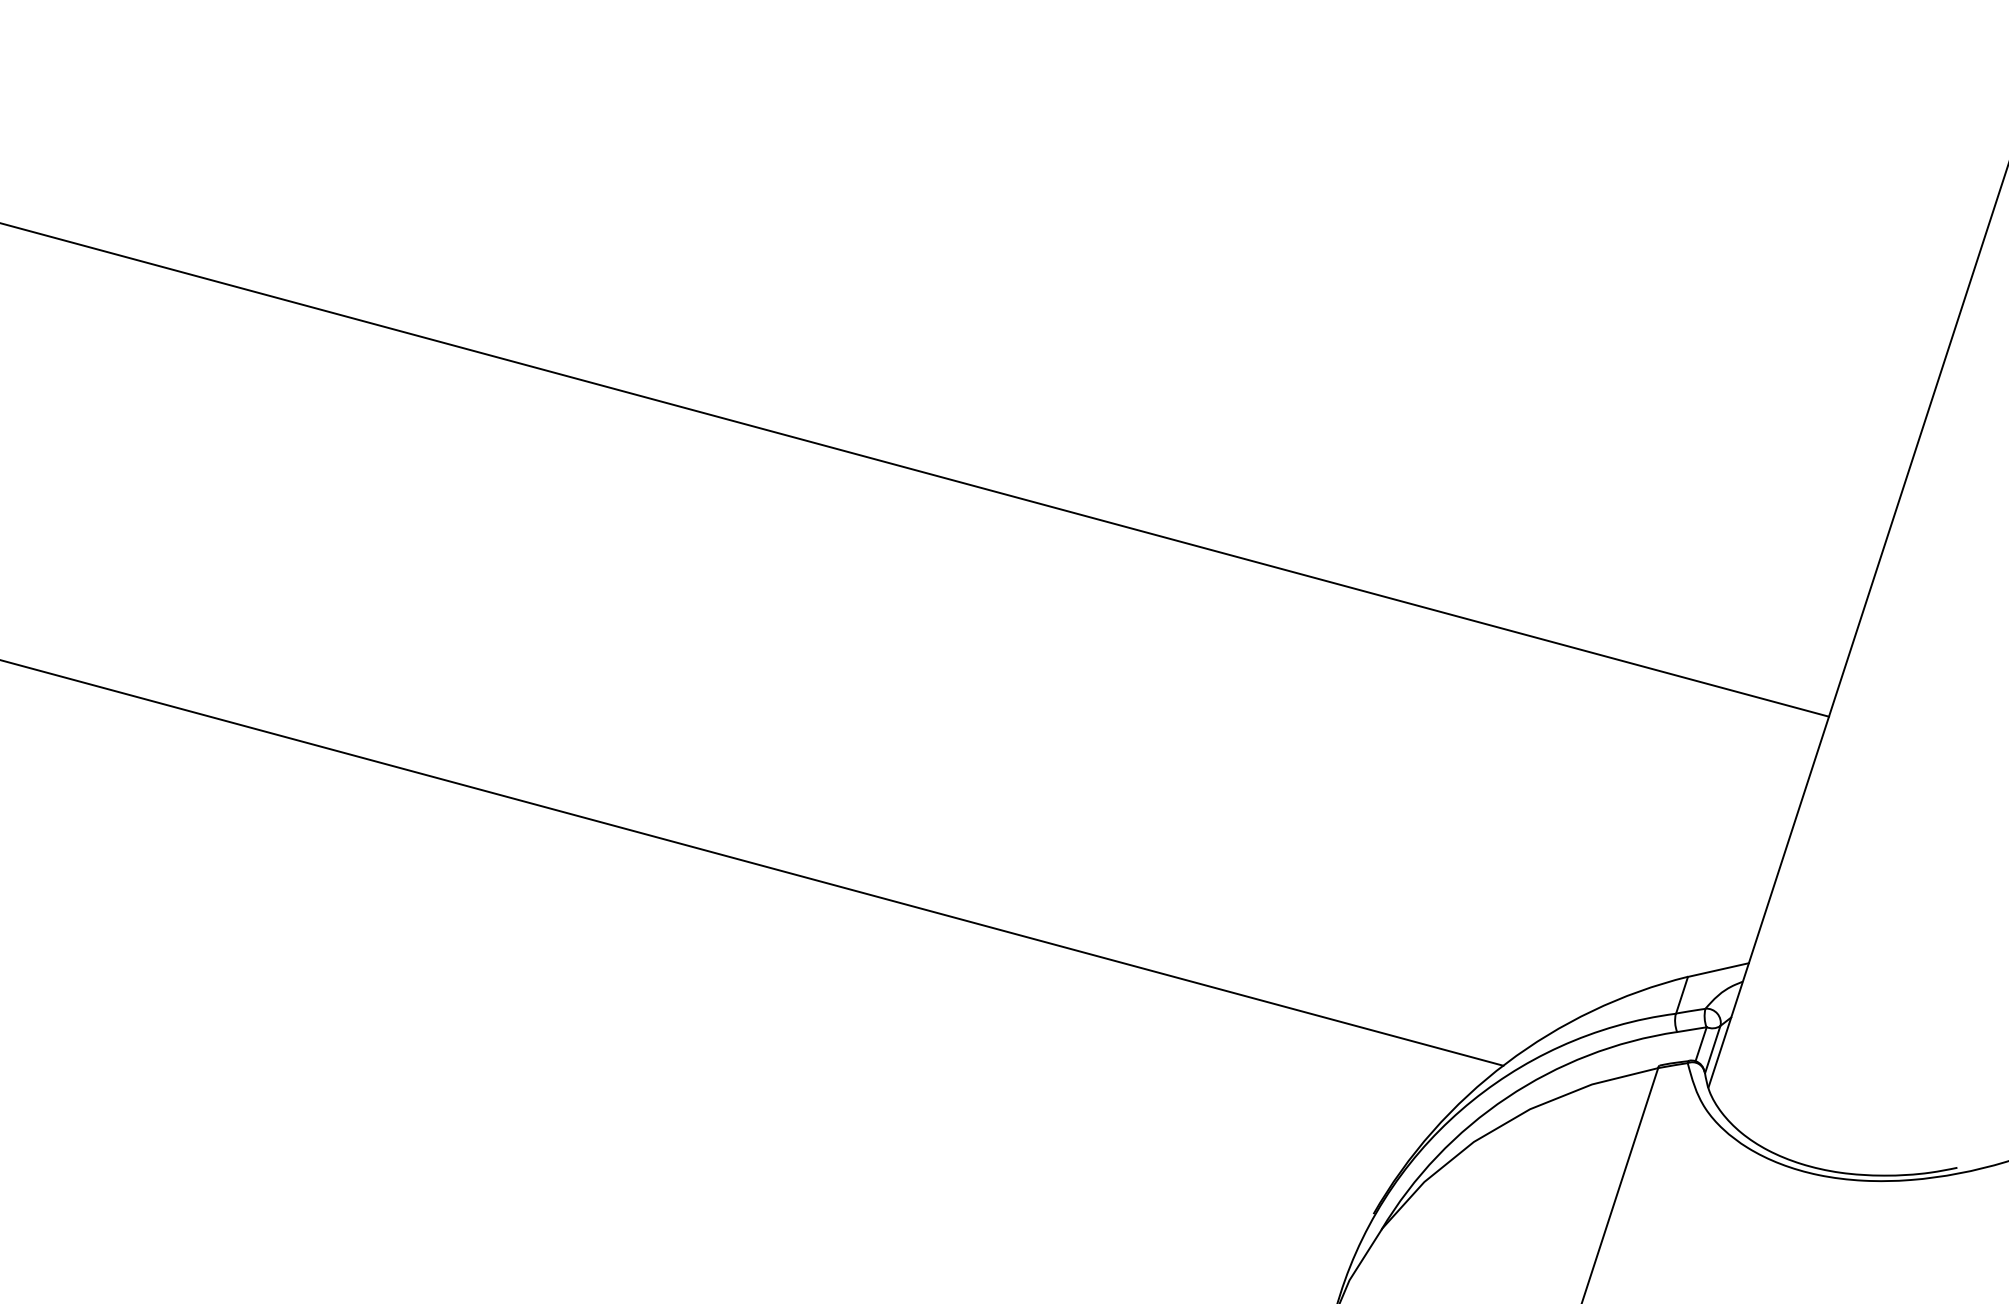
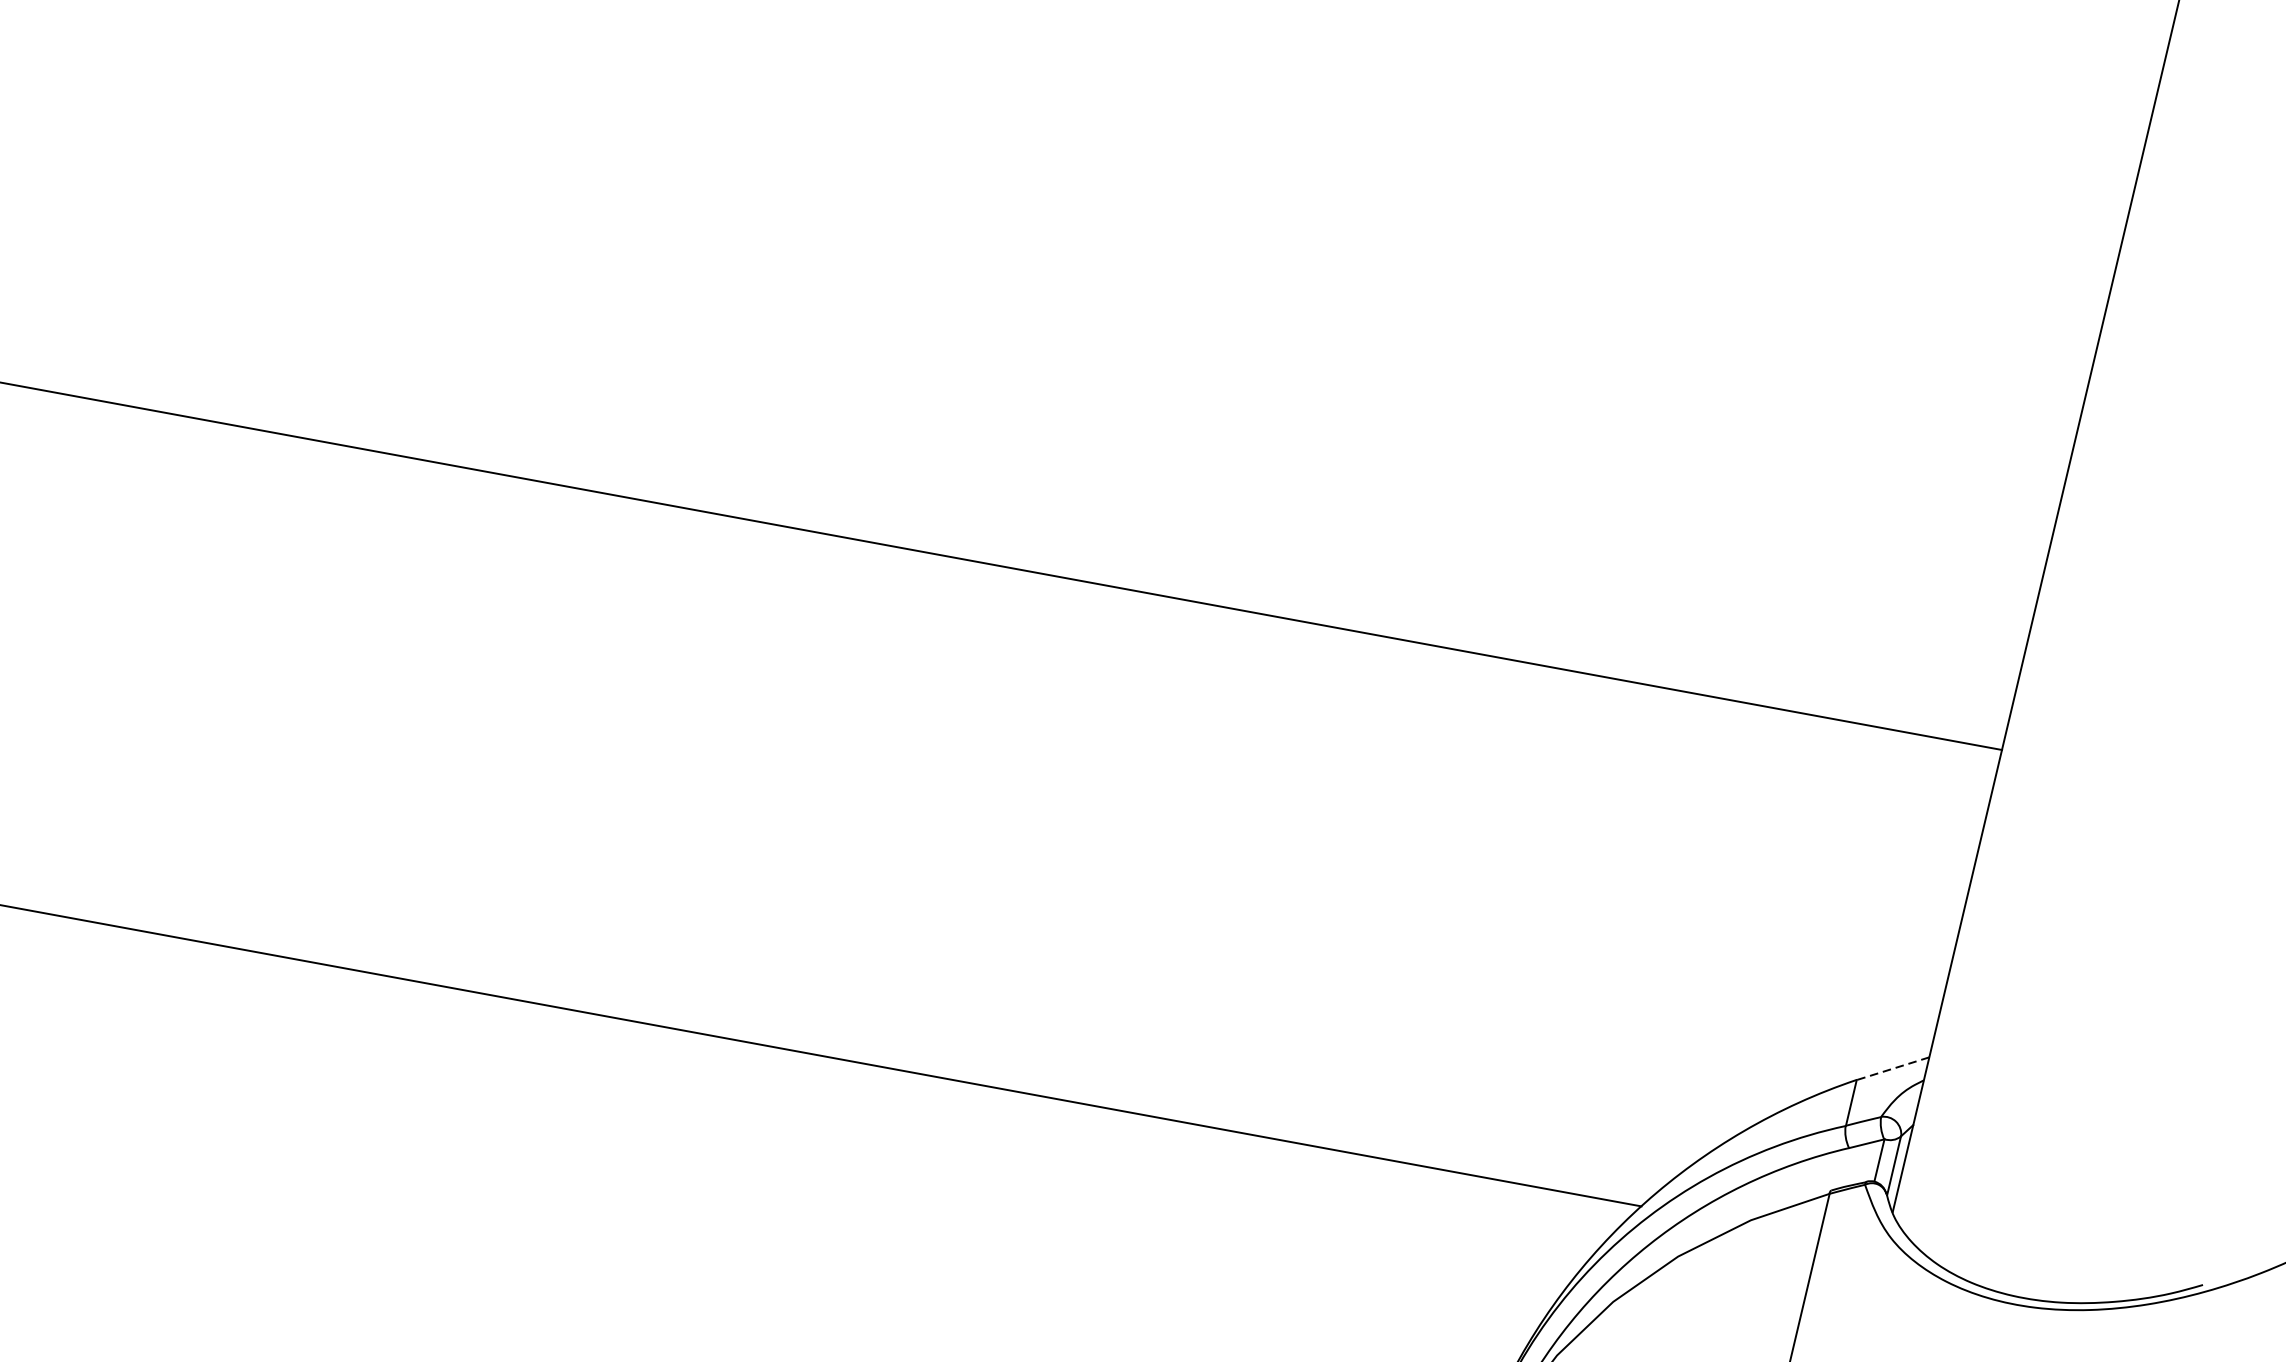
line: (1717, 970) -> (1891, 1069), solid -> dashed

